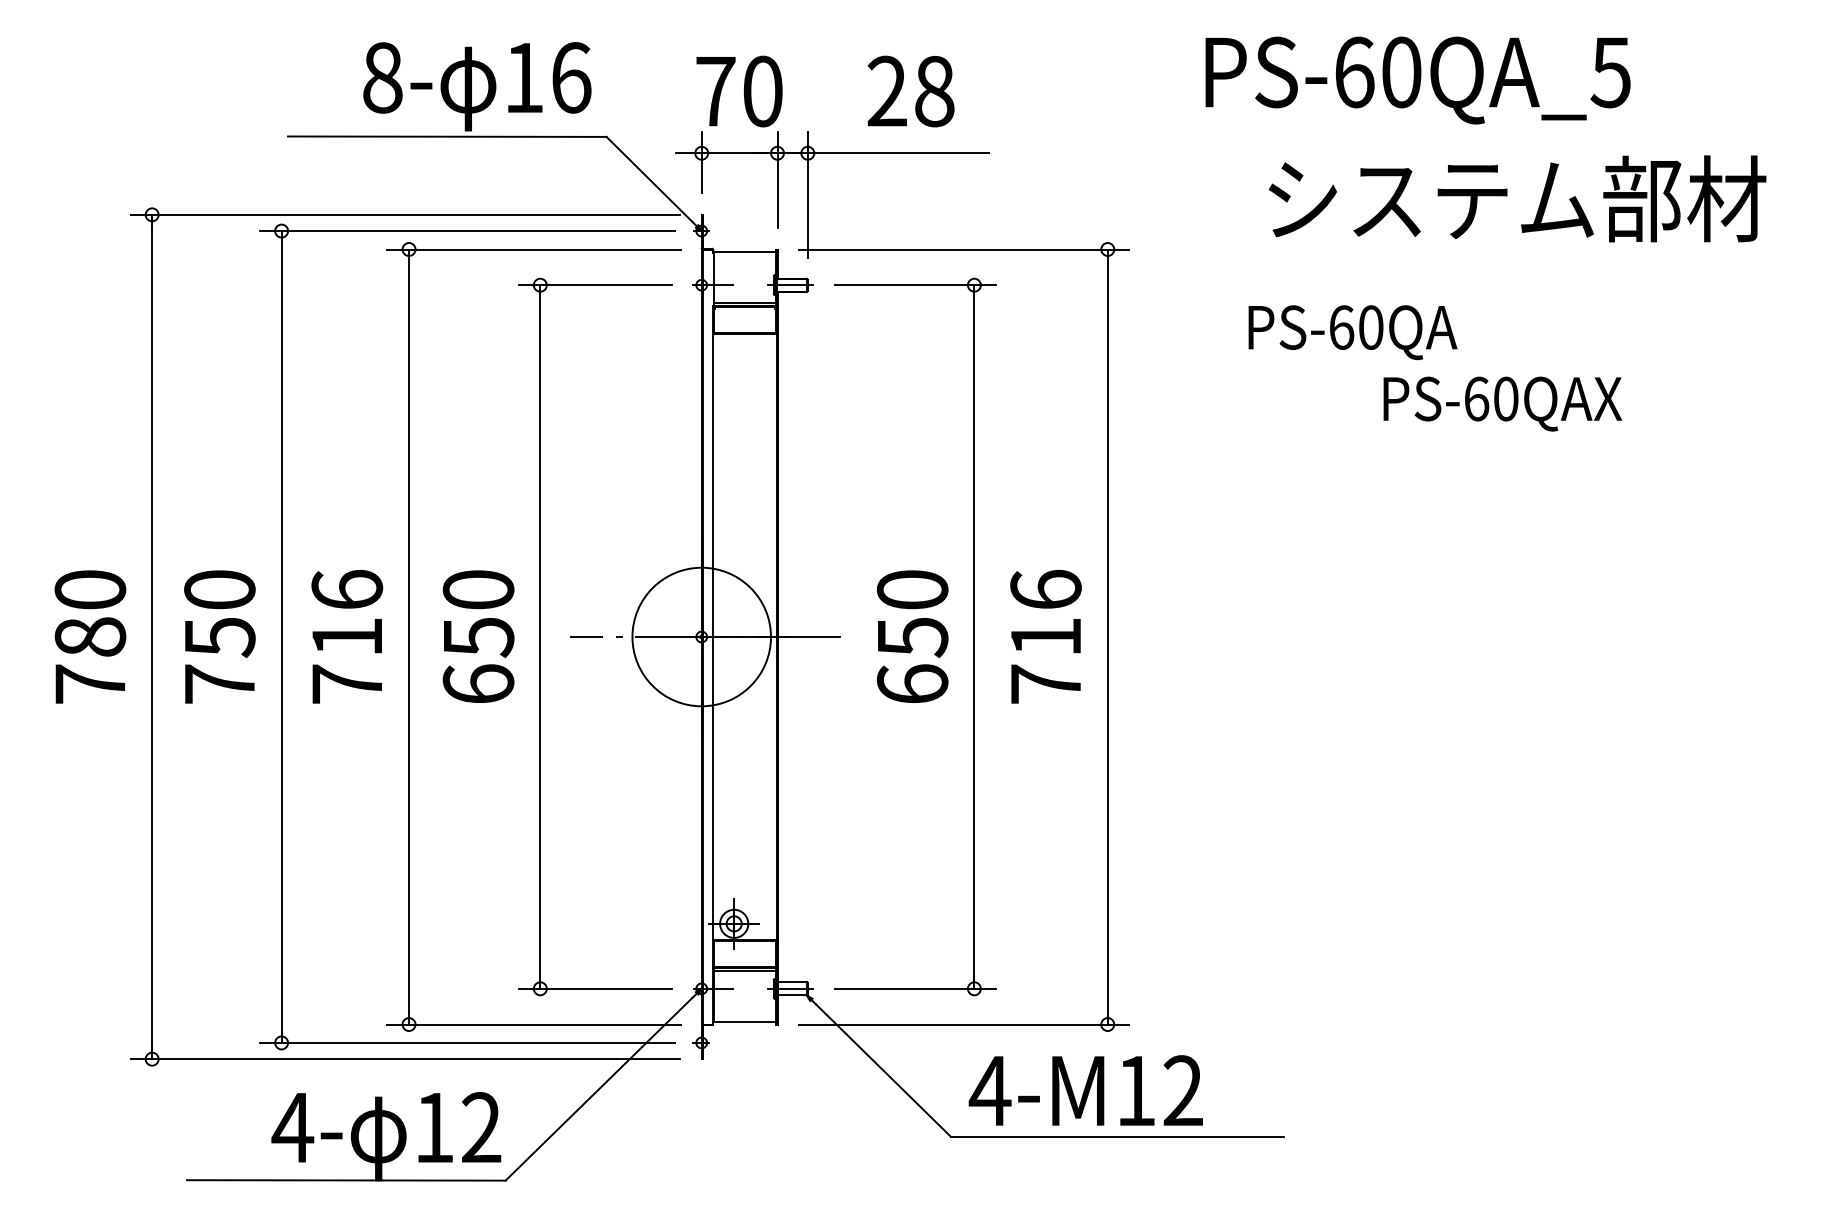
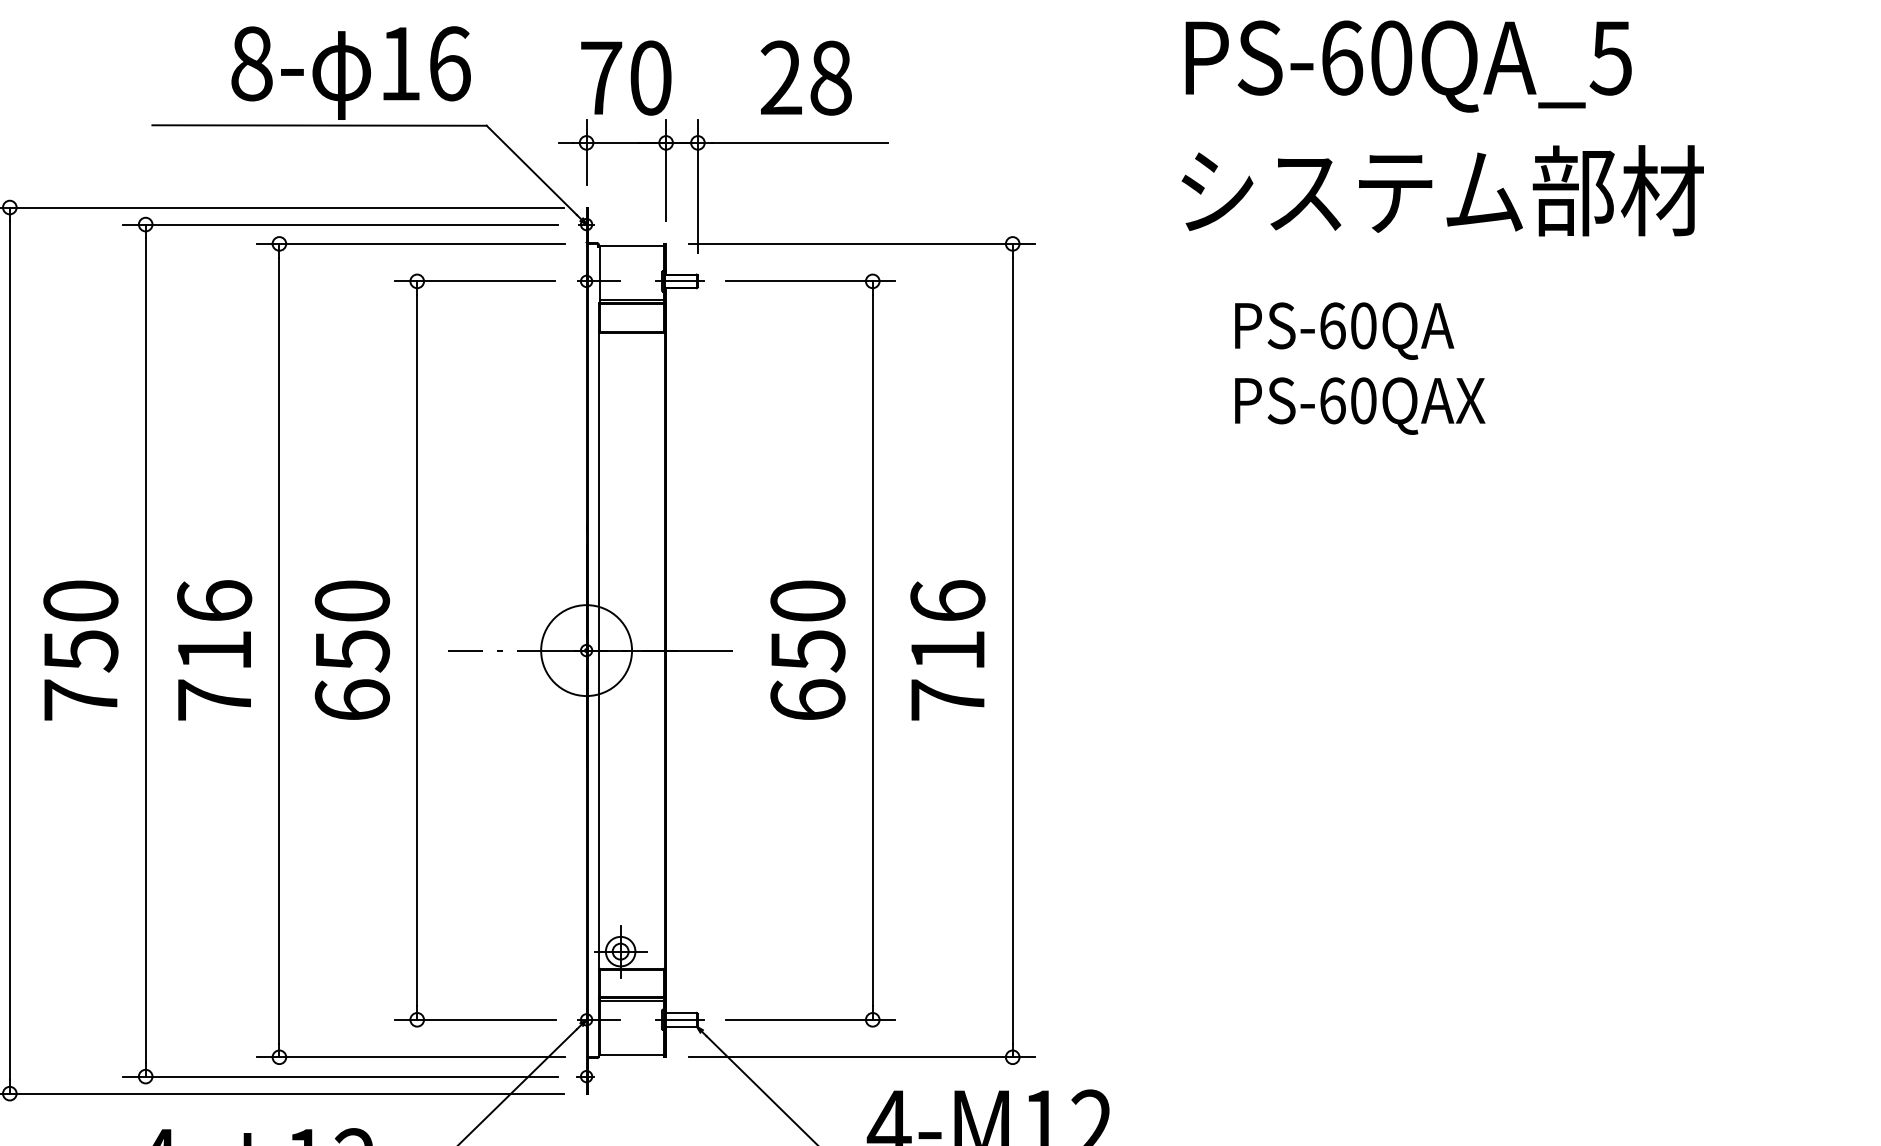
text: (1417, 80) -> (1408, 66), moved
text: (1352, 332) -> (1344, 331), moved
text: (1502, 403) -> (1359, 405), moved
circle: (701, 636) -> (586, 650), size x0.62

